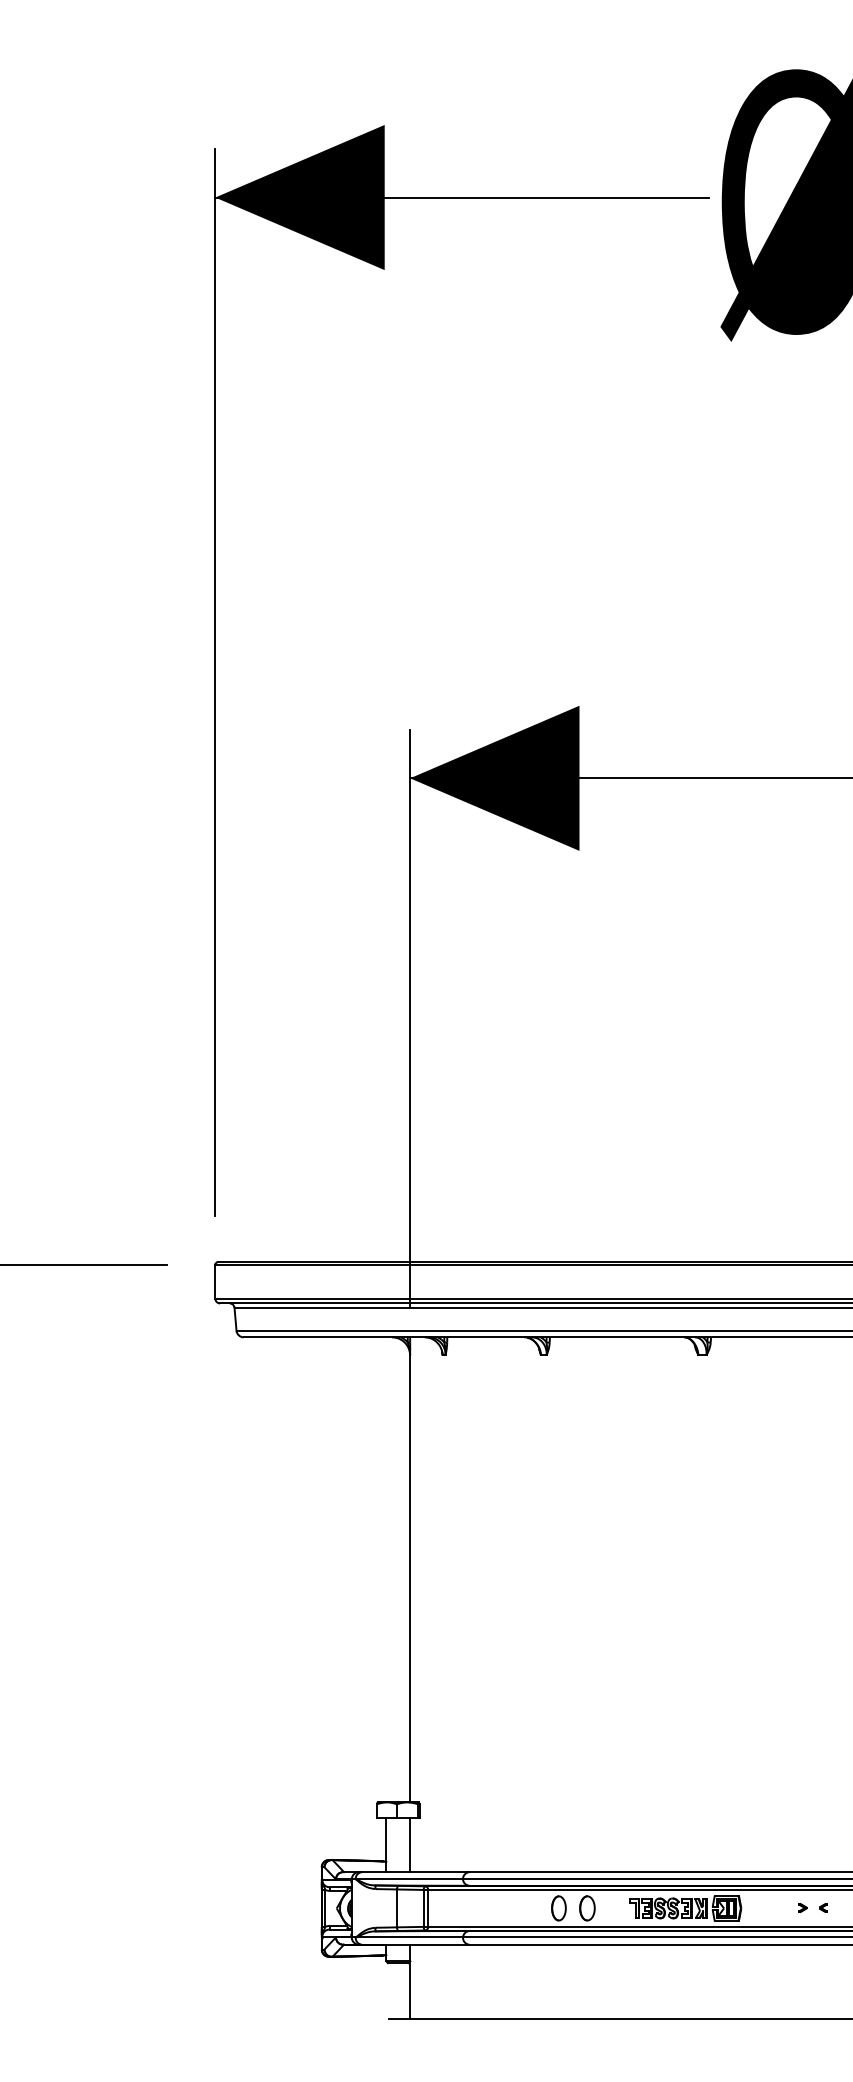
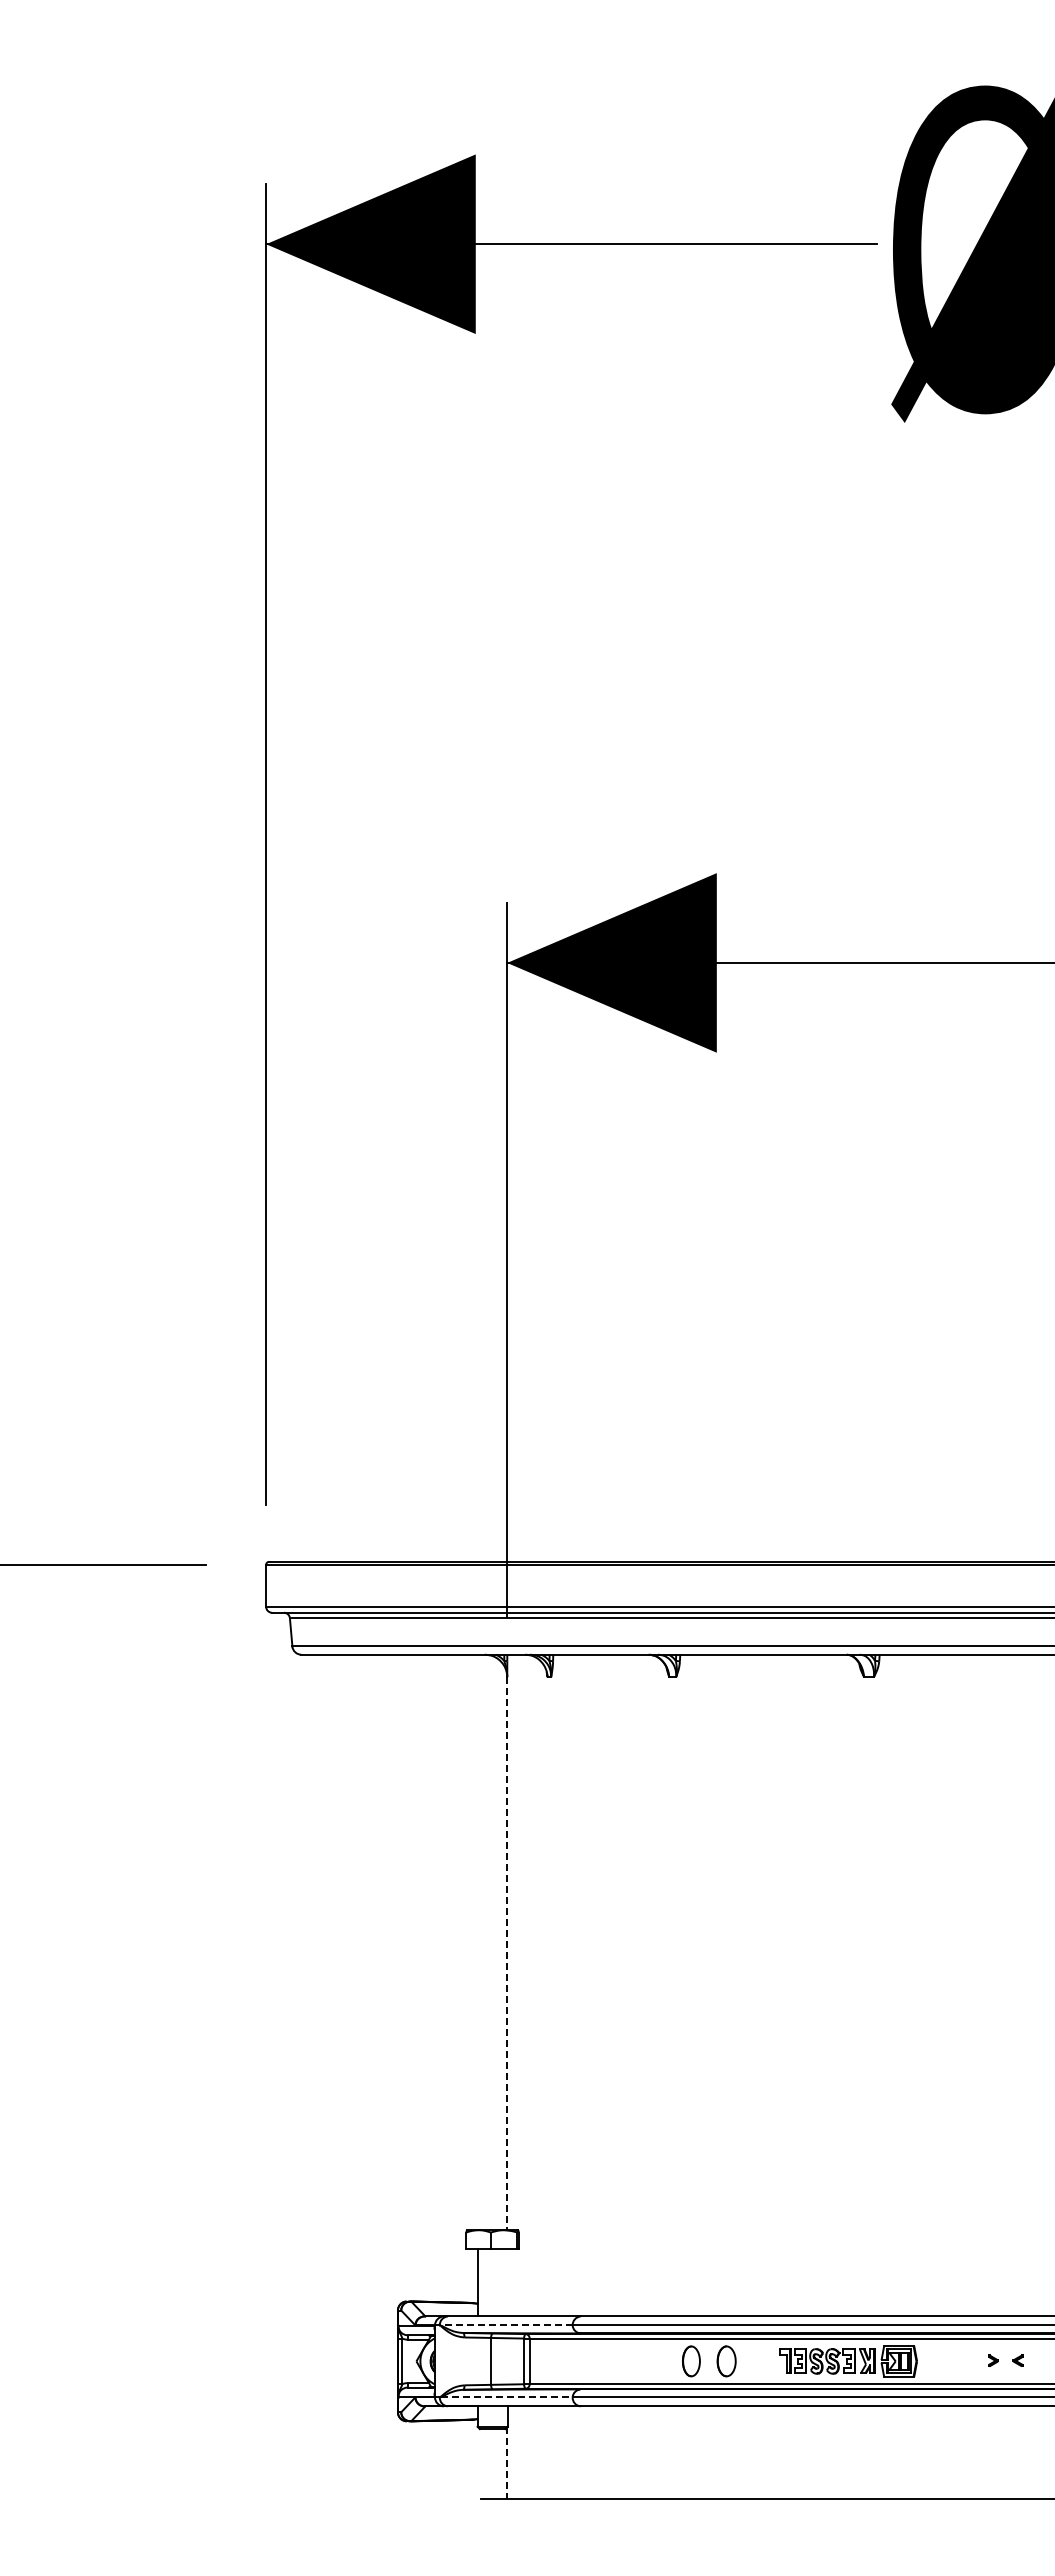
line: (410, 1578) -> (507, 1953), solid -> dashed
line: (410, 1844) -> (507, 2282), removed
line: (409, 1879) -> (506, 2325), solid -> dashed
line: (409, 1937) -> (506, 2397), solid -> dashed
line: (410, 1990) -> (507, 2462), solid -> dashed

